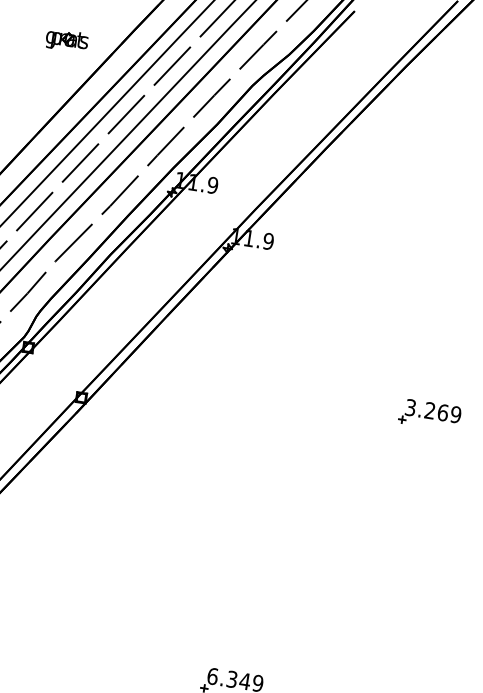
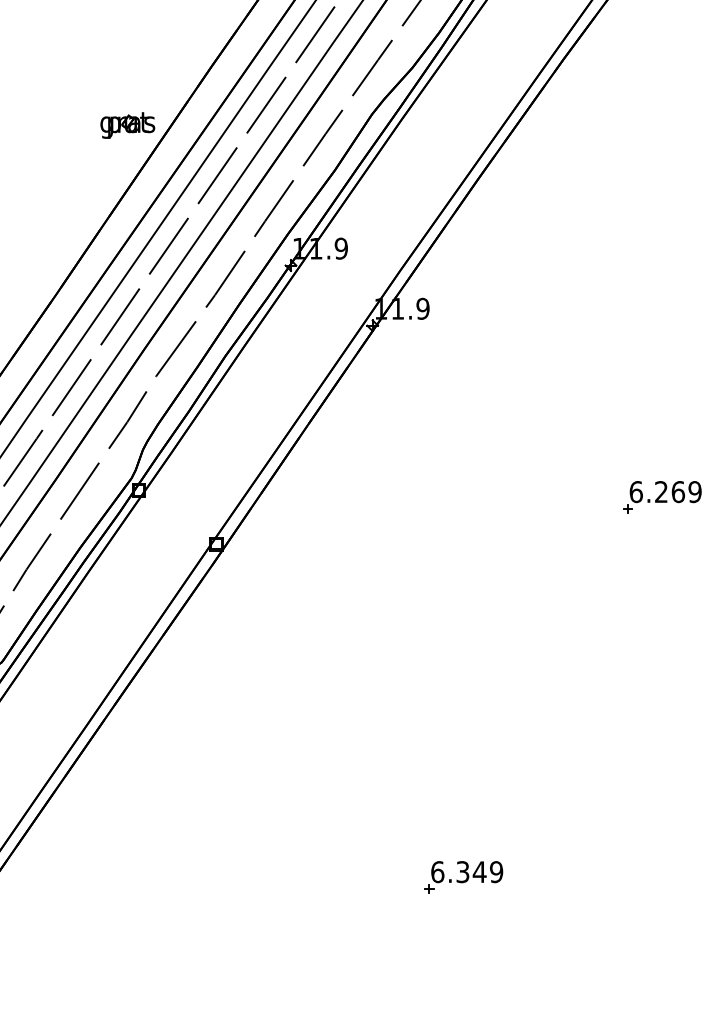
part: (66, 40) -> (127, 125), moved
text: (410, 408) -> (635, 492), 3.269 -> 6.269

